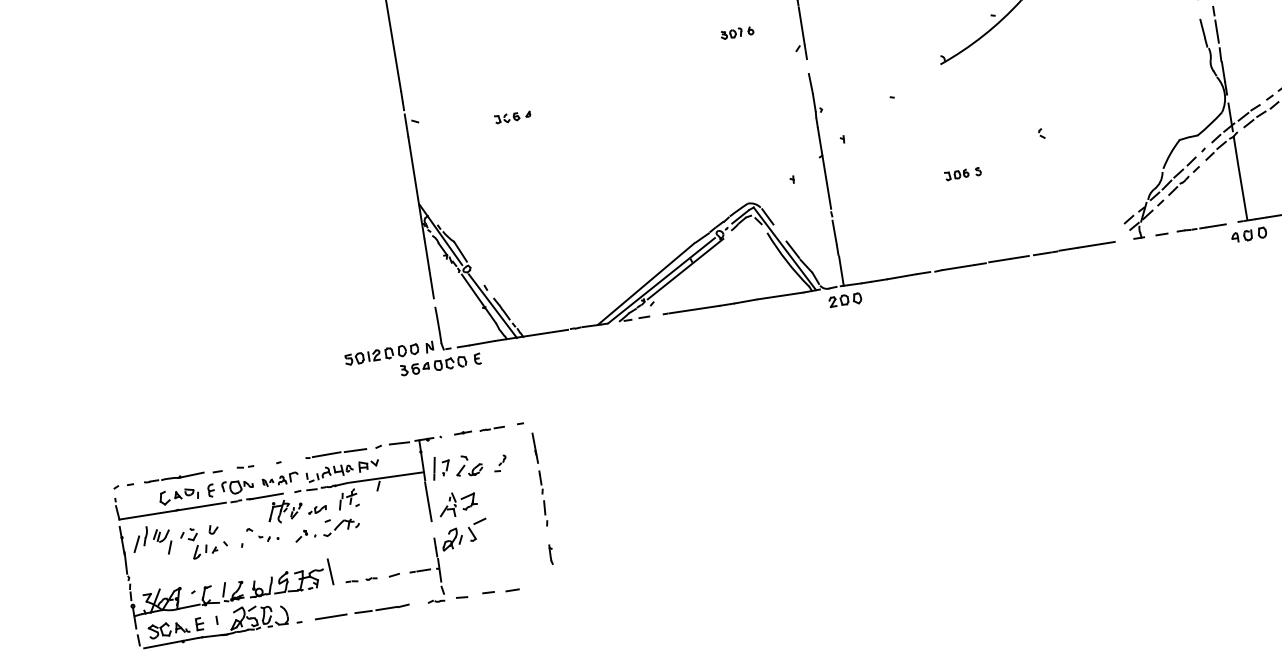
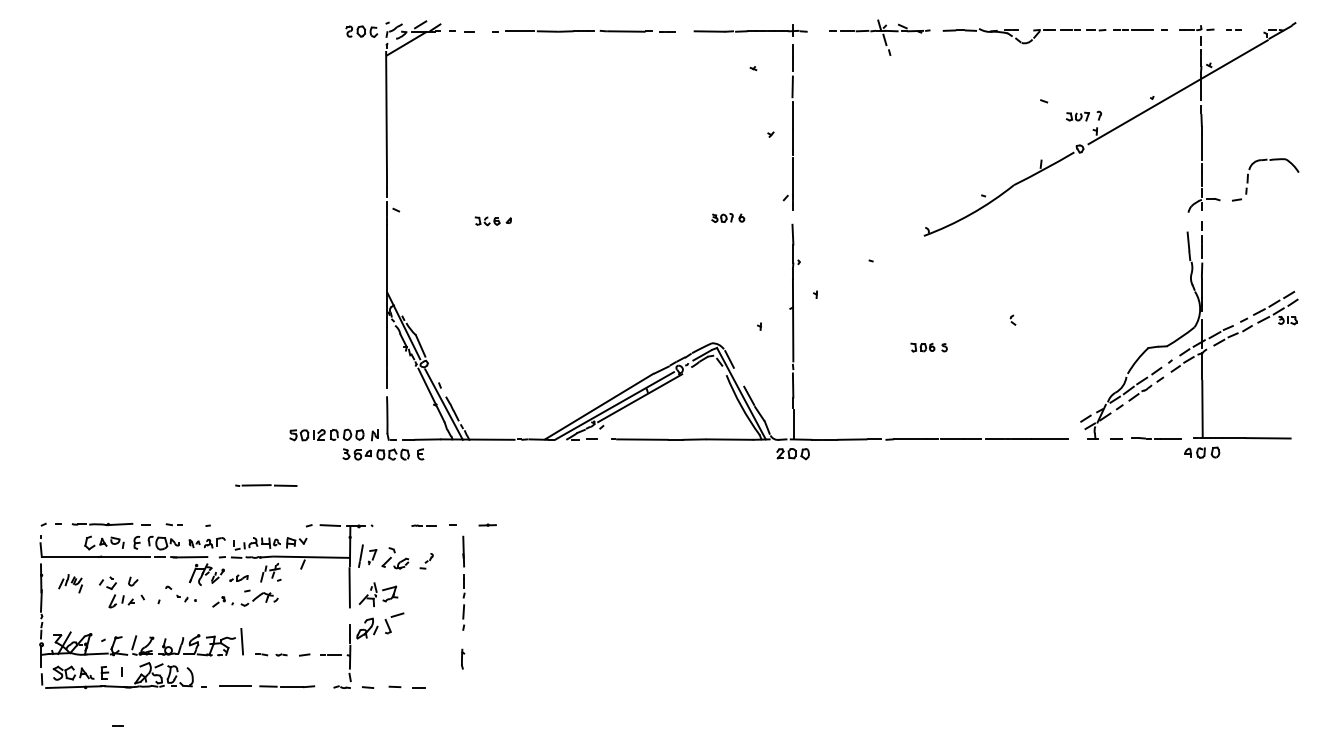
part: (737, 32) -> (728, 217), moved
line: (462, 432) -> (487, 524), moved
line: (336, 453) -> (266, 485), moved
part: (151, 541) -> (70, 583), size x0.6

